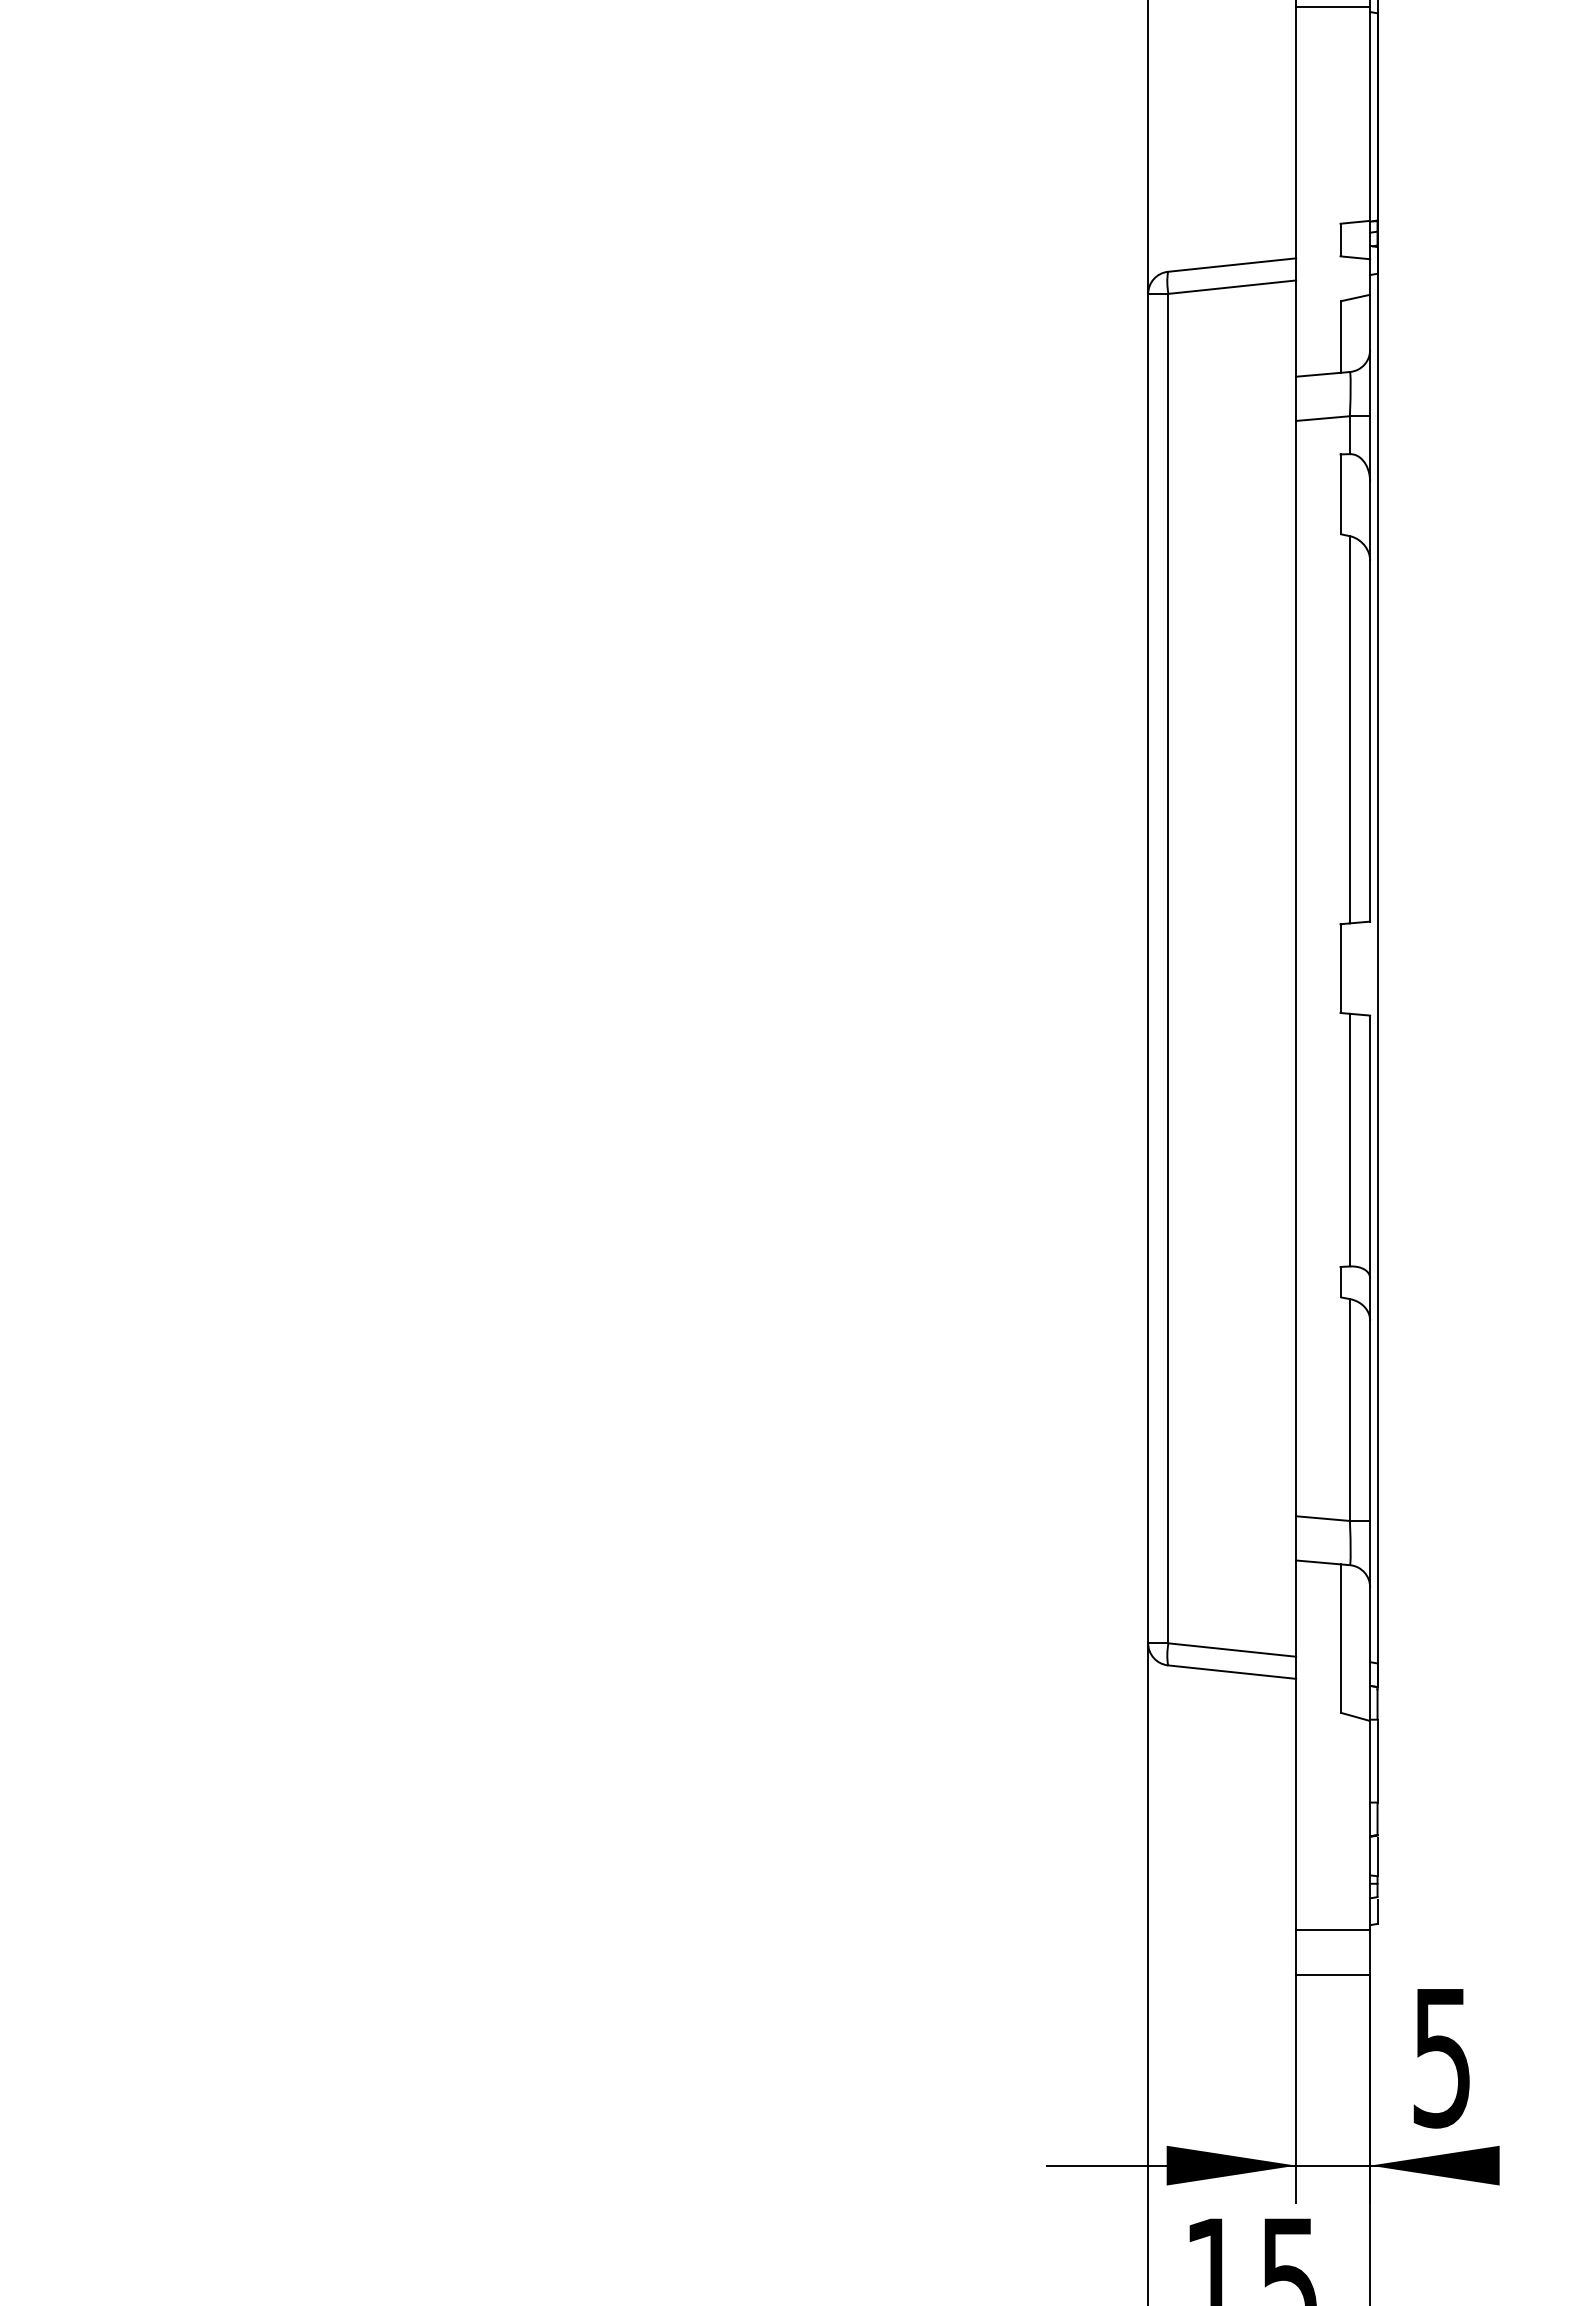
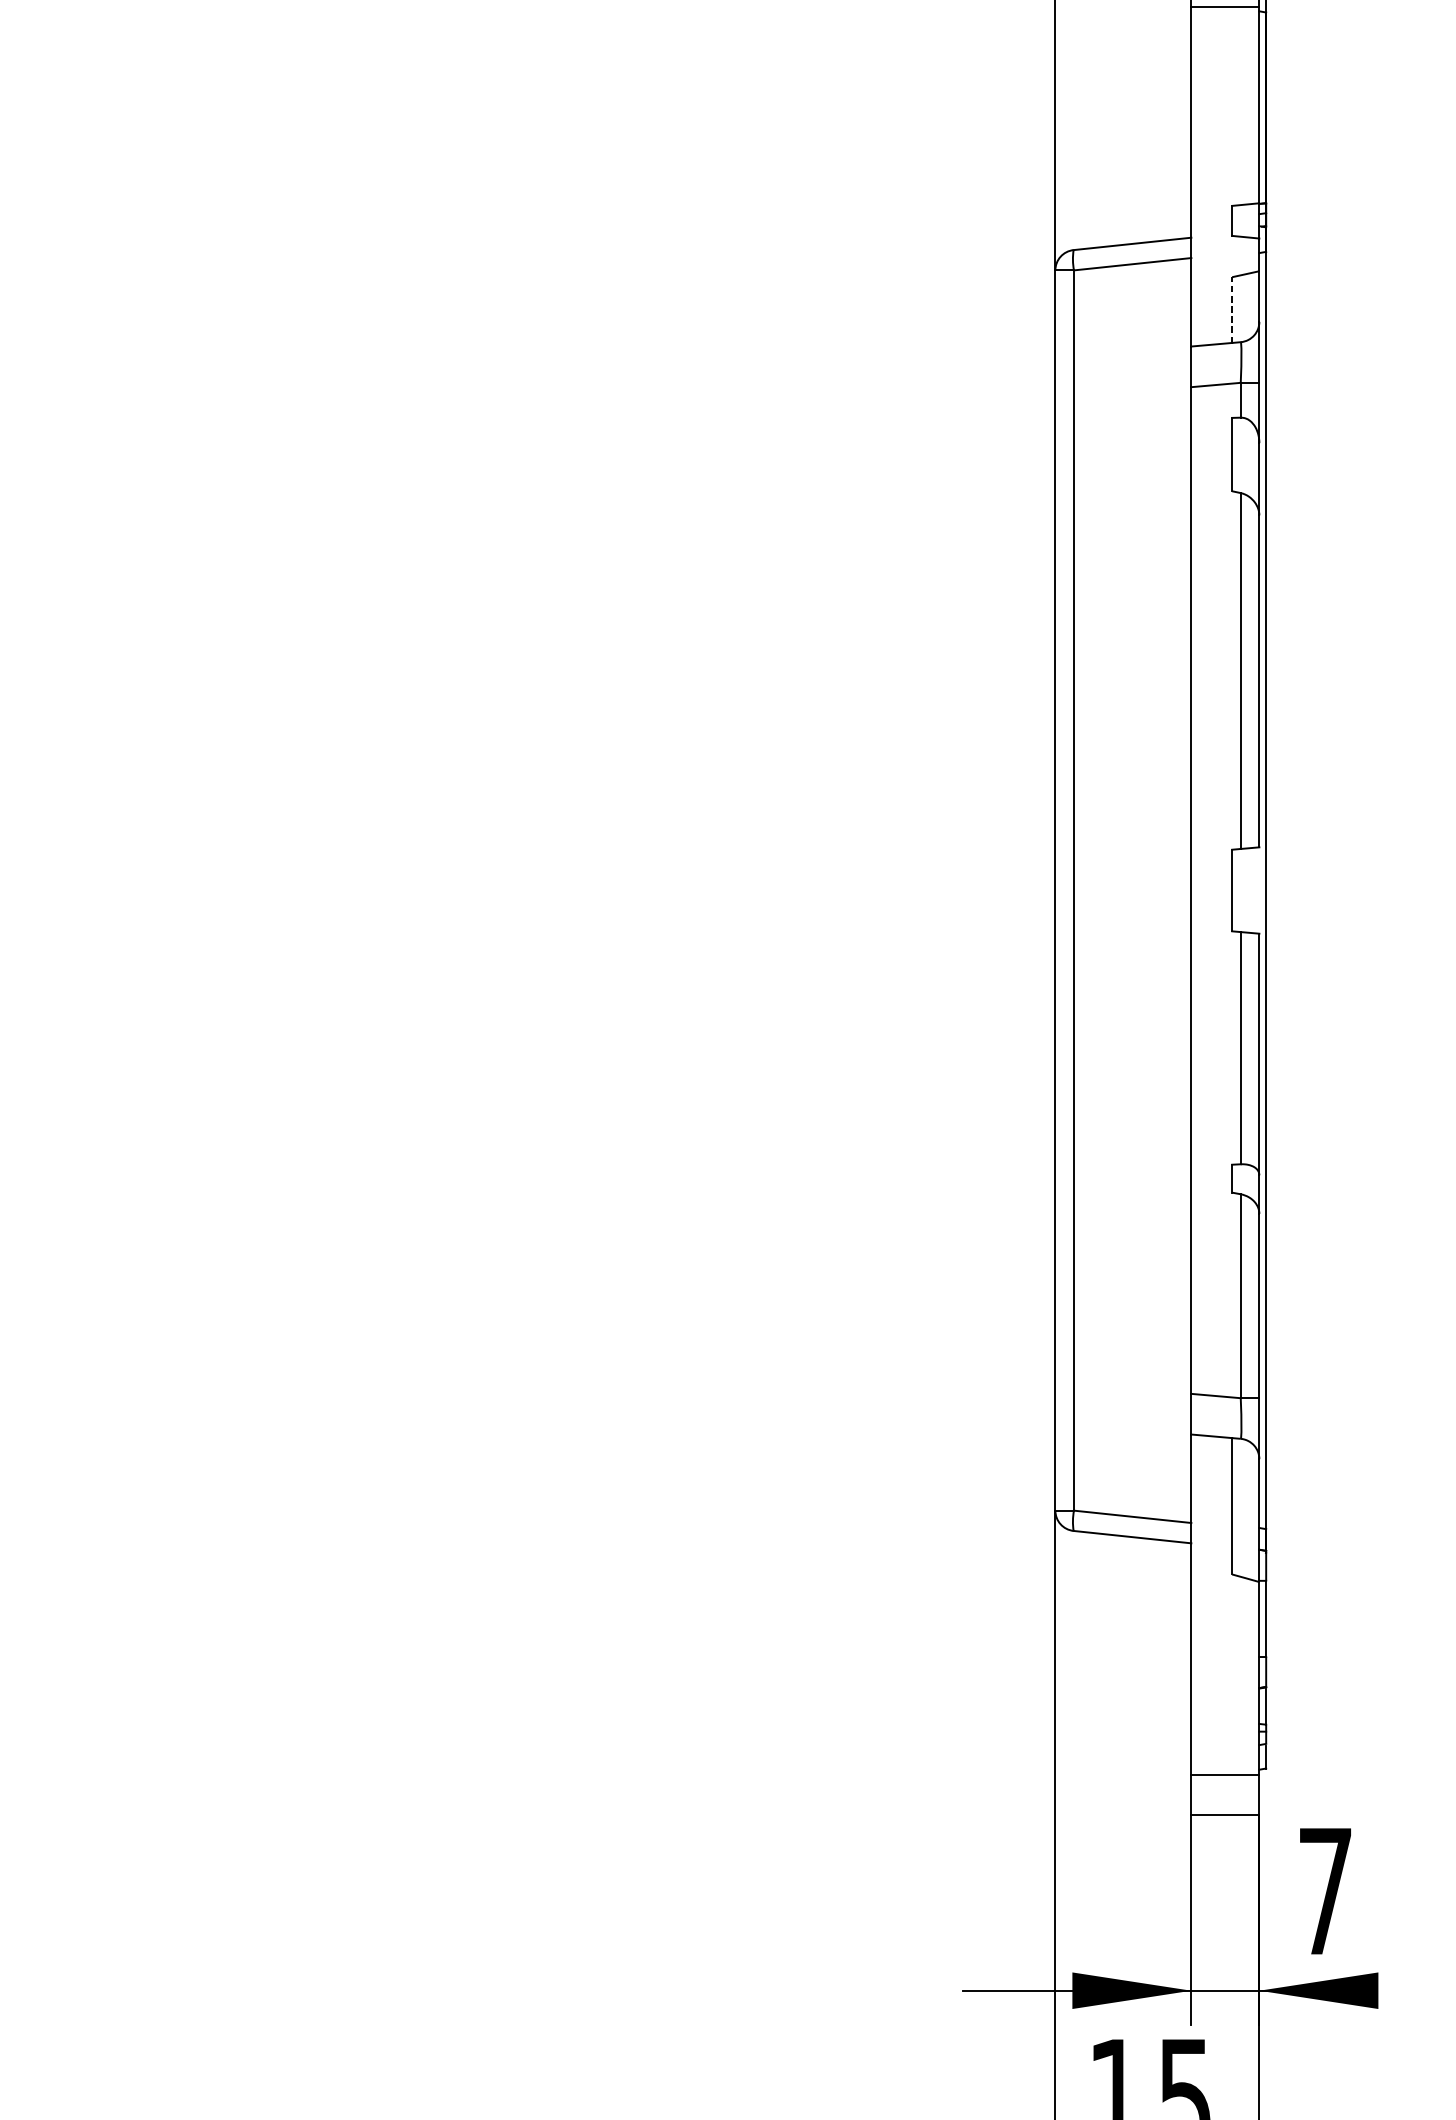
line: (1340, 337) -> (1232, 310), solid -> dashed
text: (1441, 2058) -> (1324, 1892), 5 -> 7

